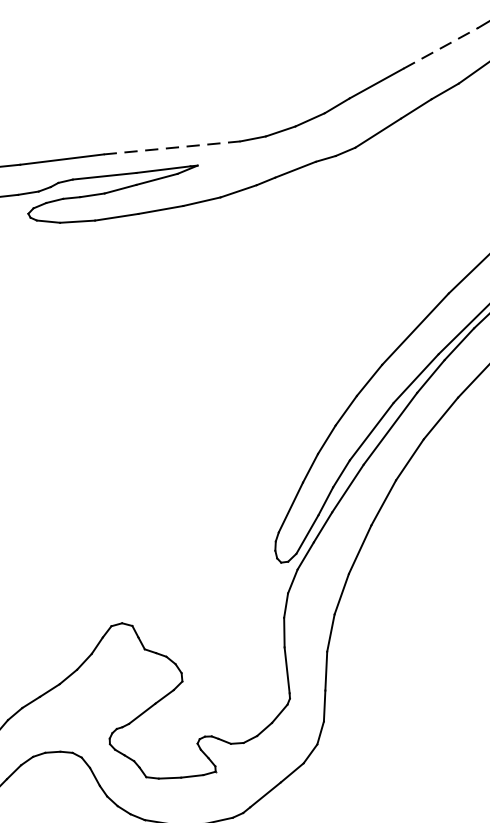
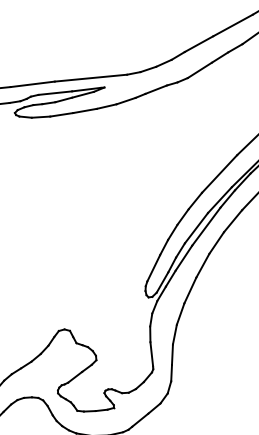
line: (441, 48) -> (233, 25), dashed -> solid
line: (173, 148) -> (91, 78), dashed -> solid

